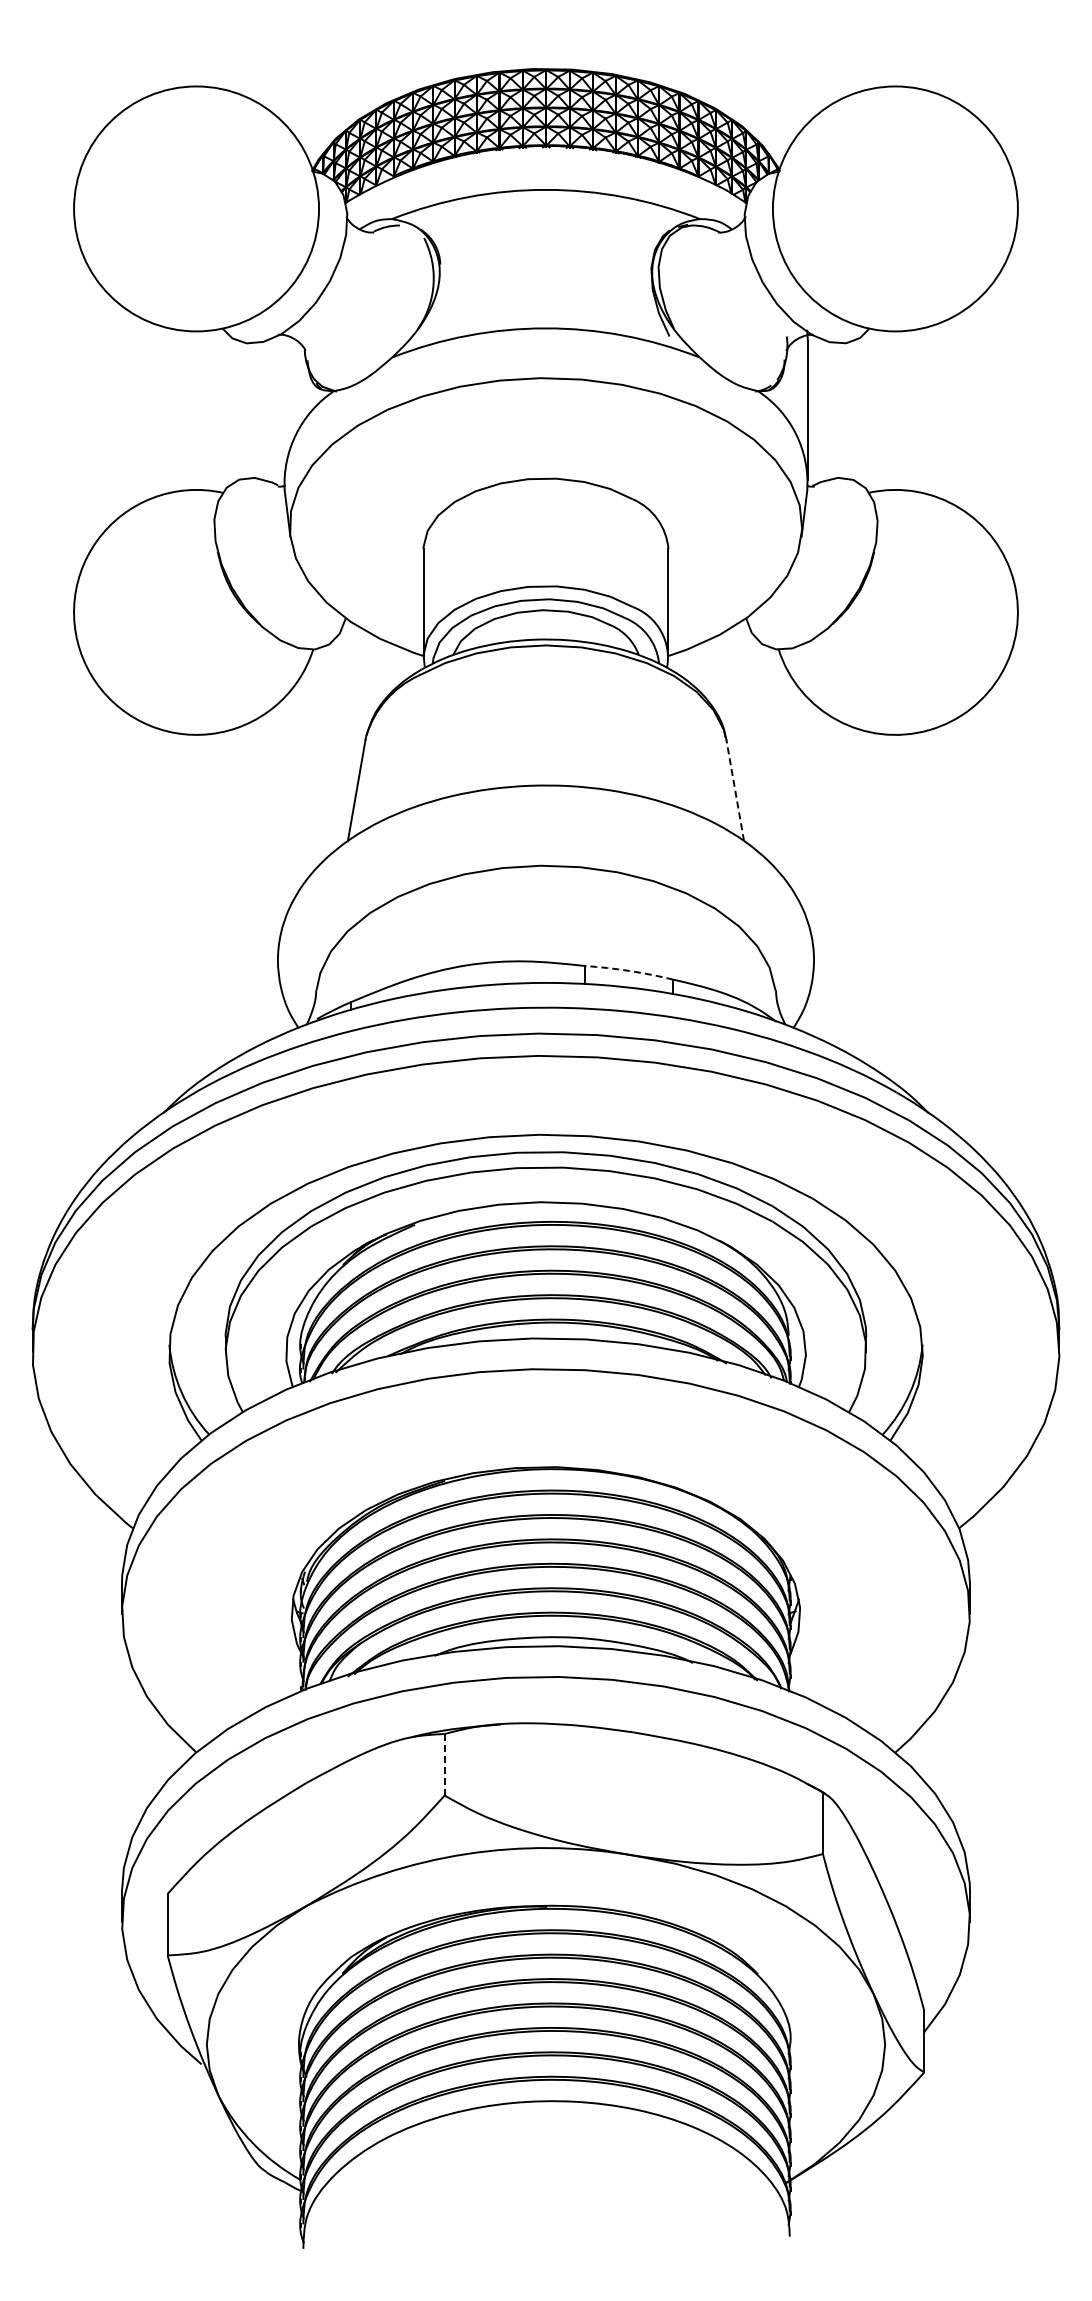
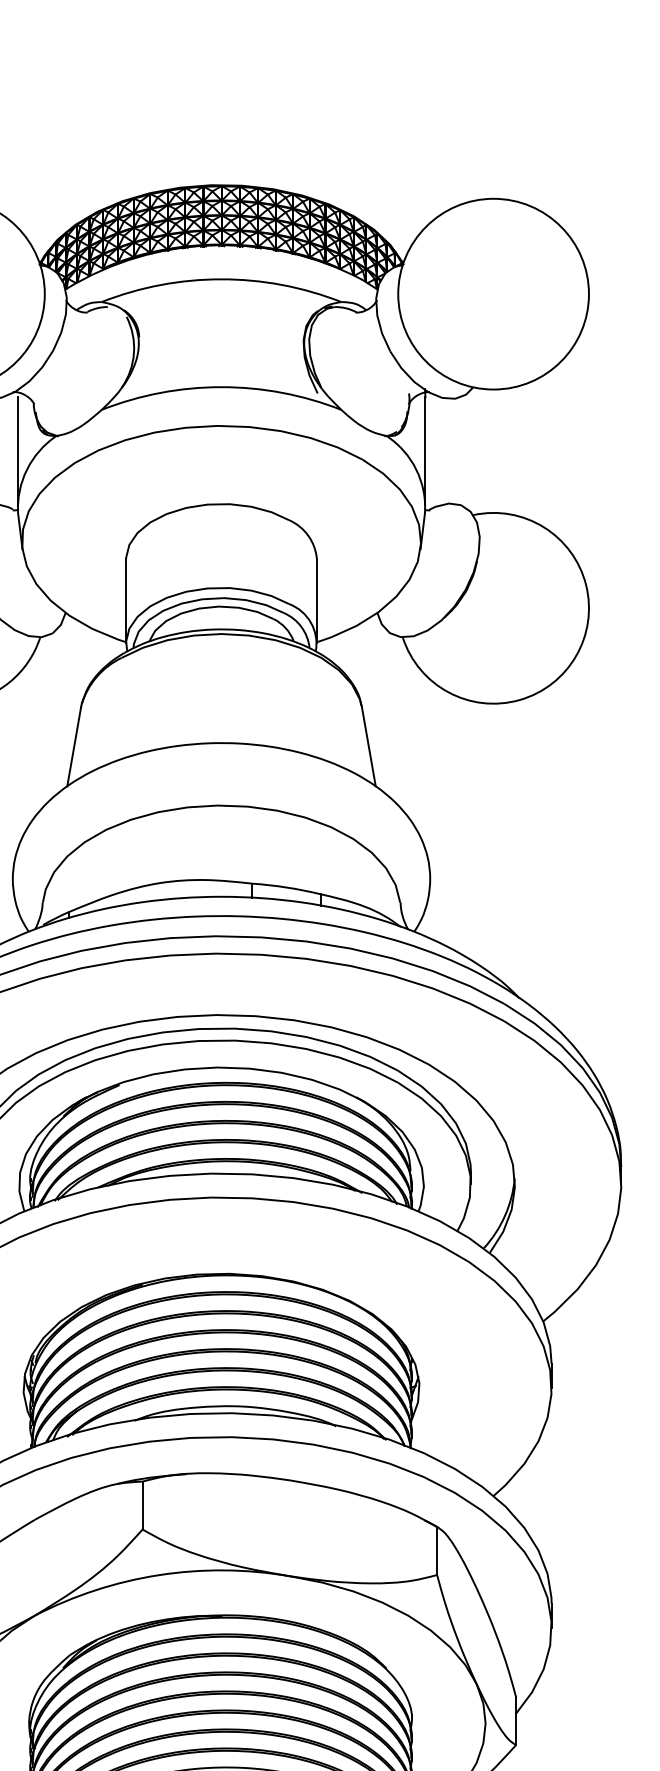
line: (284, 410) -> (17, 451), added
line: (735, 789) -> (369, 746), dashed -> solid
arc: (629, 970) -> (286, 887), dashed -> solid
line: (444, 1764) -> (142, 1505), dashed -> solid

